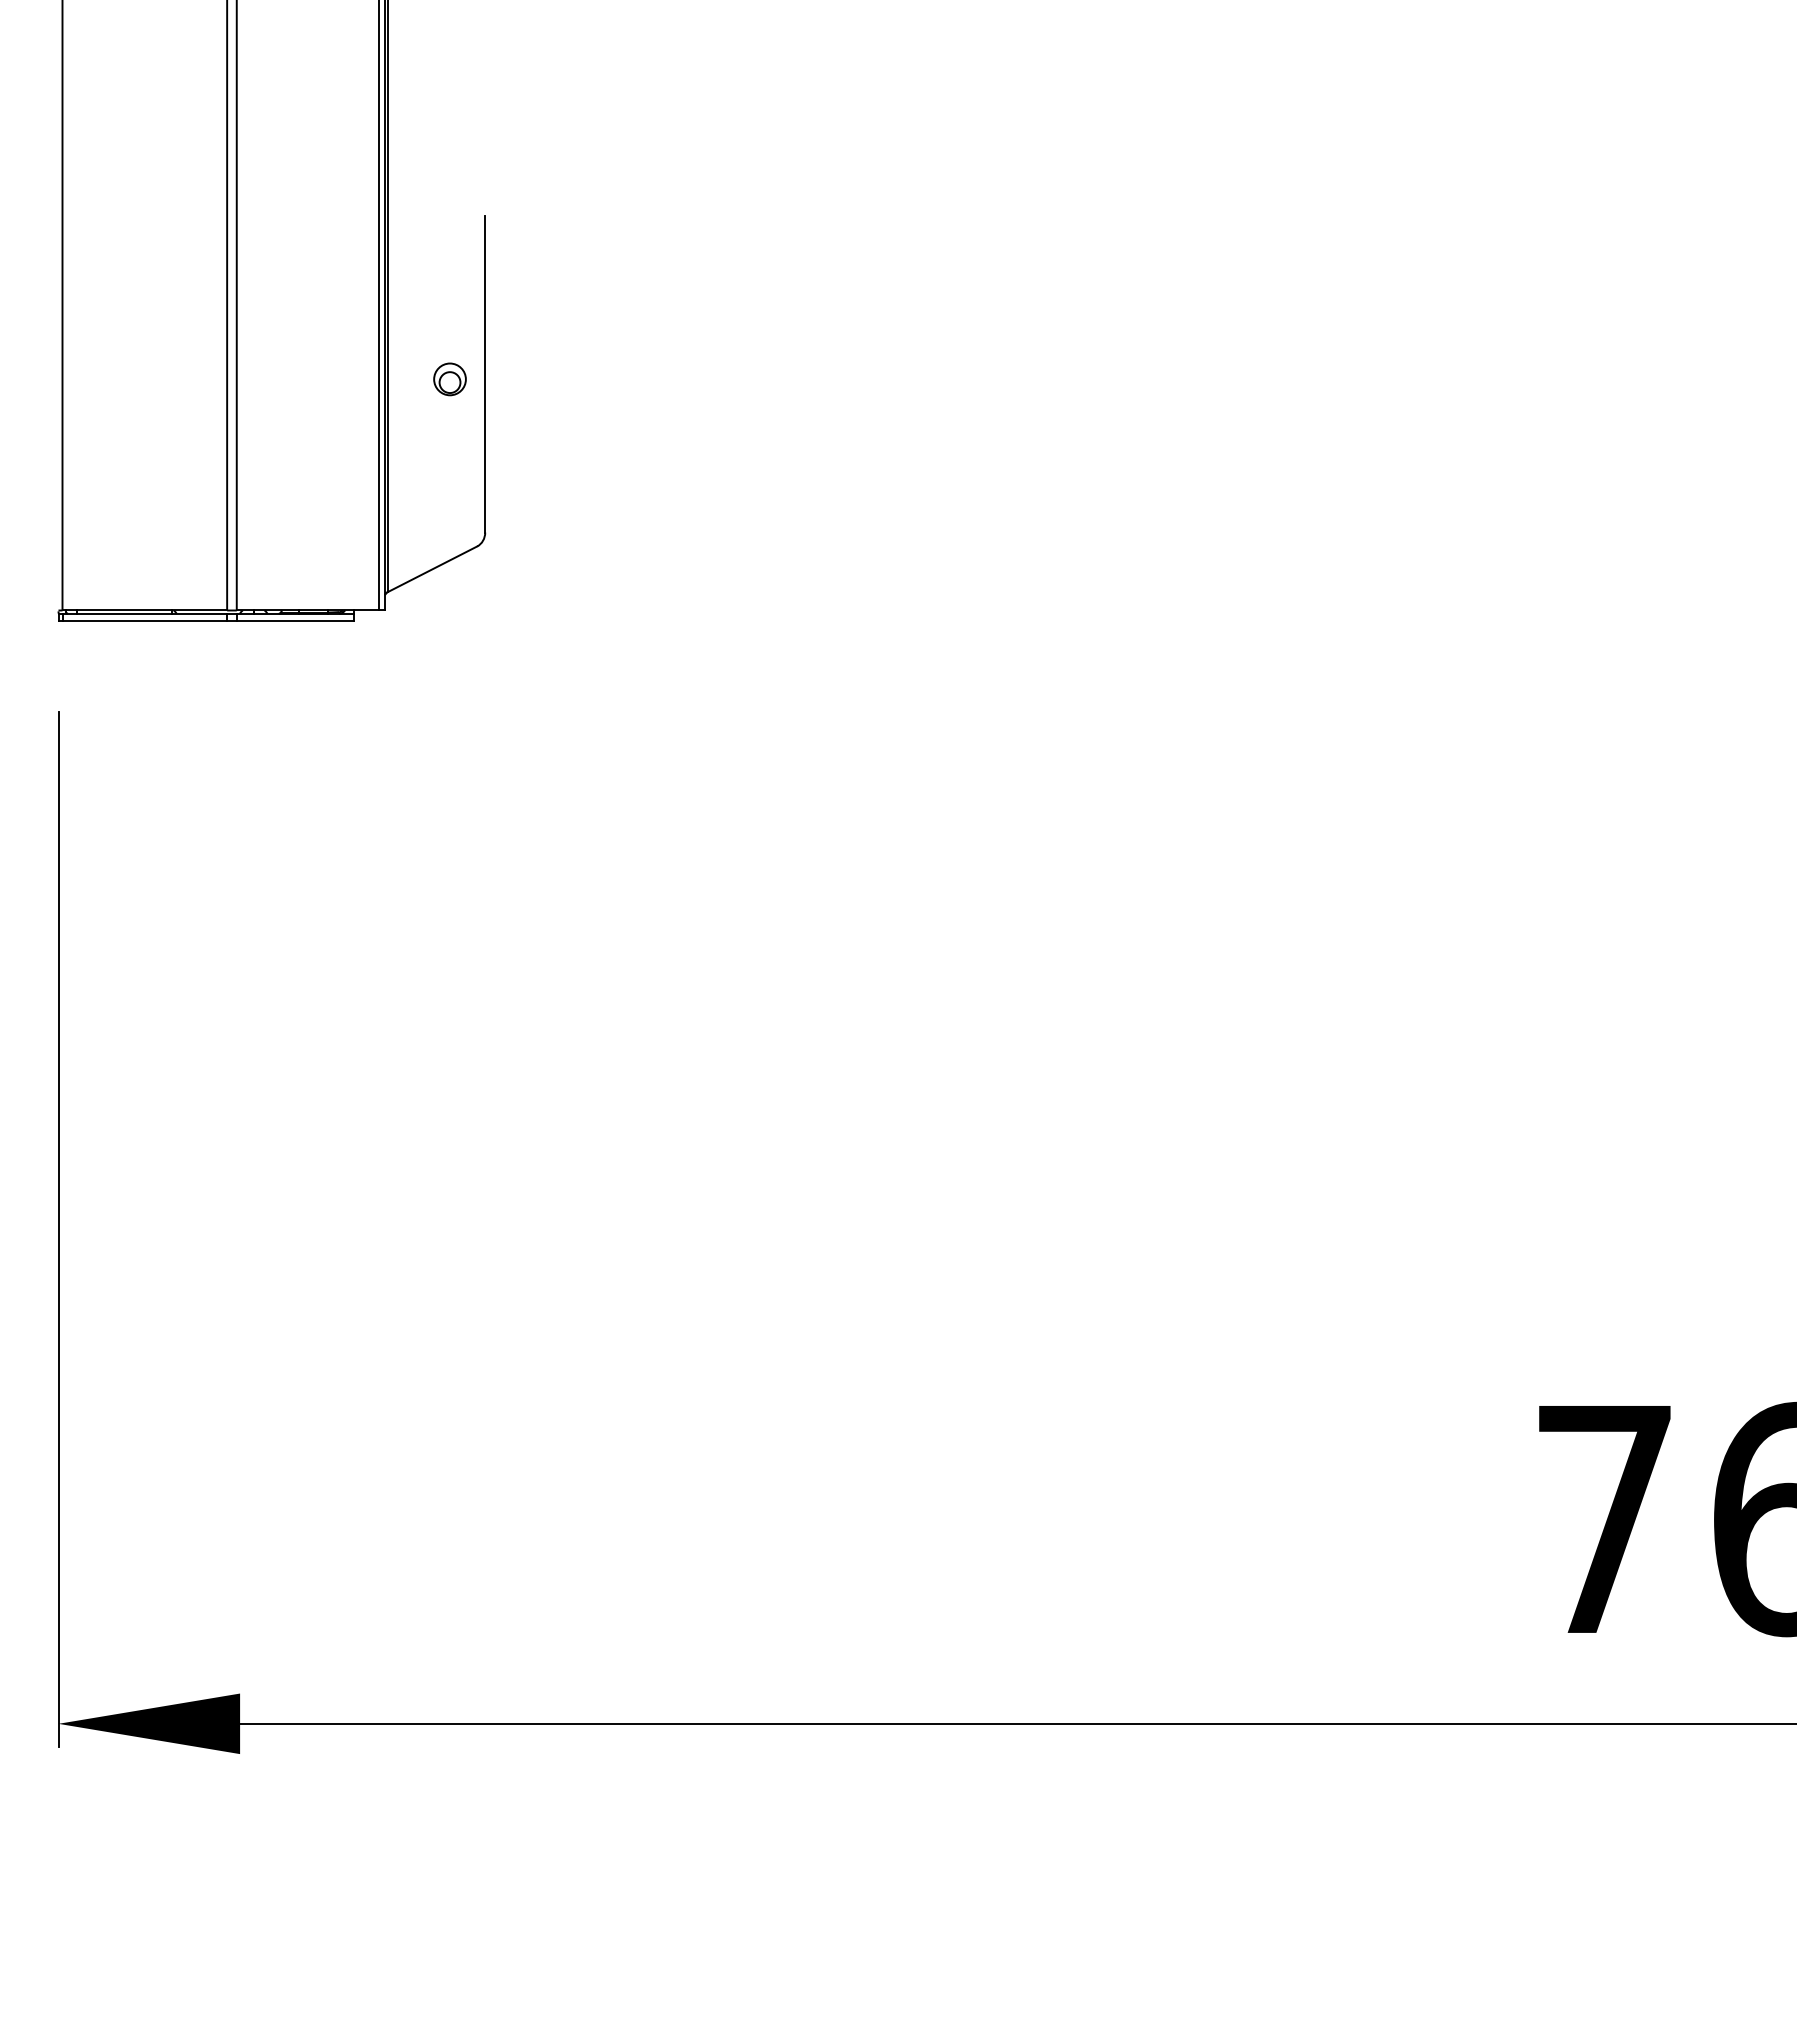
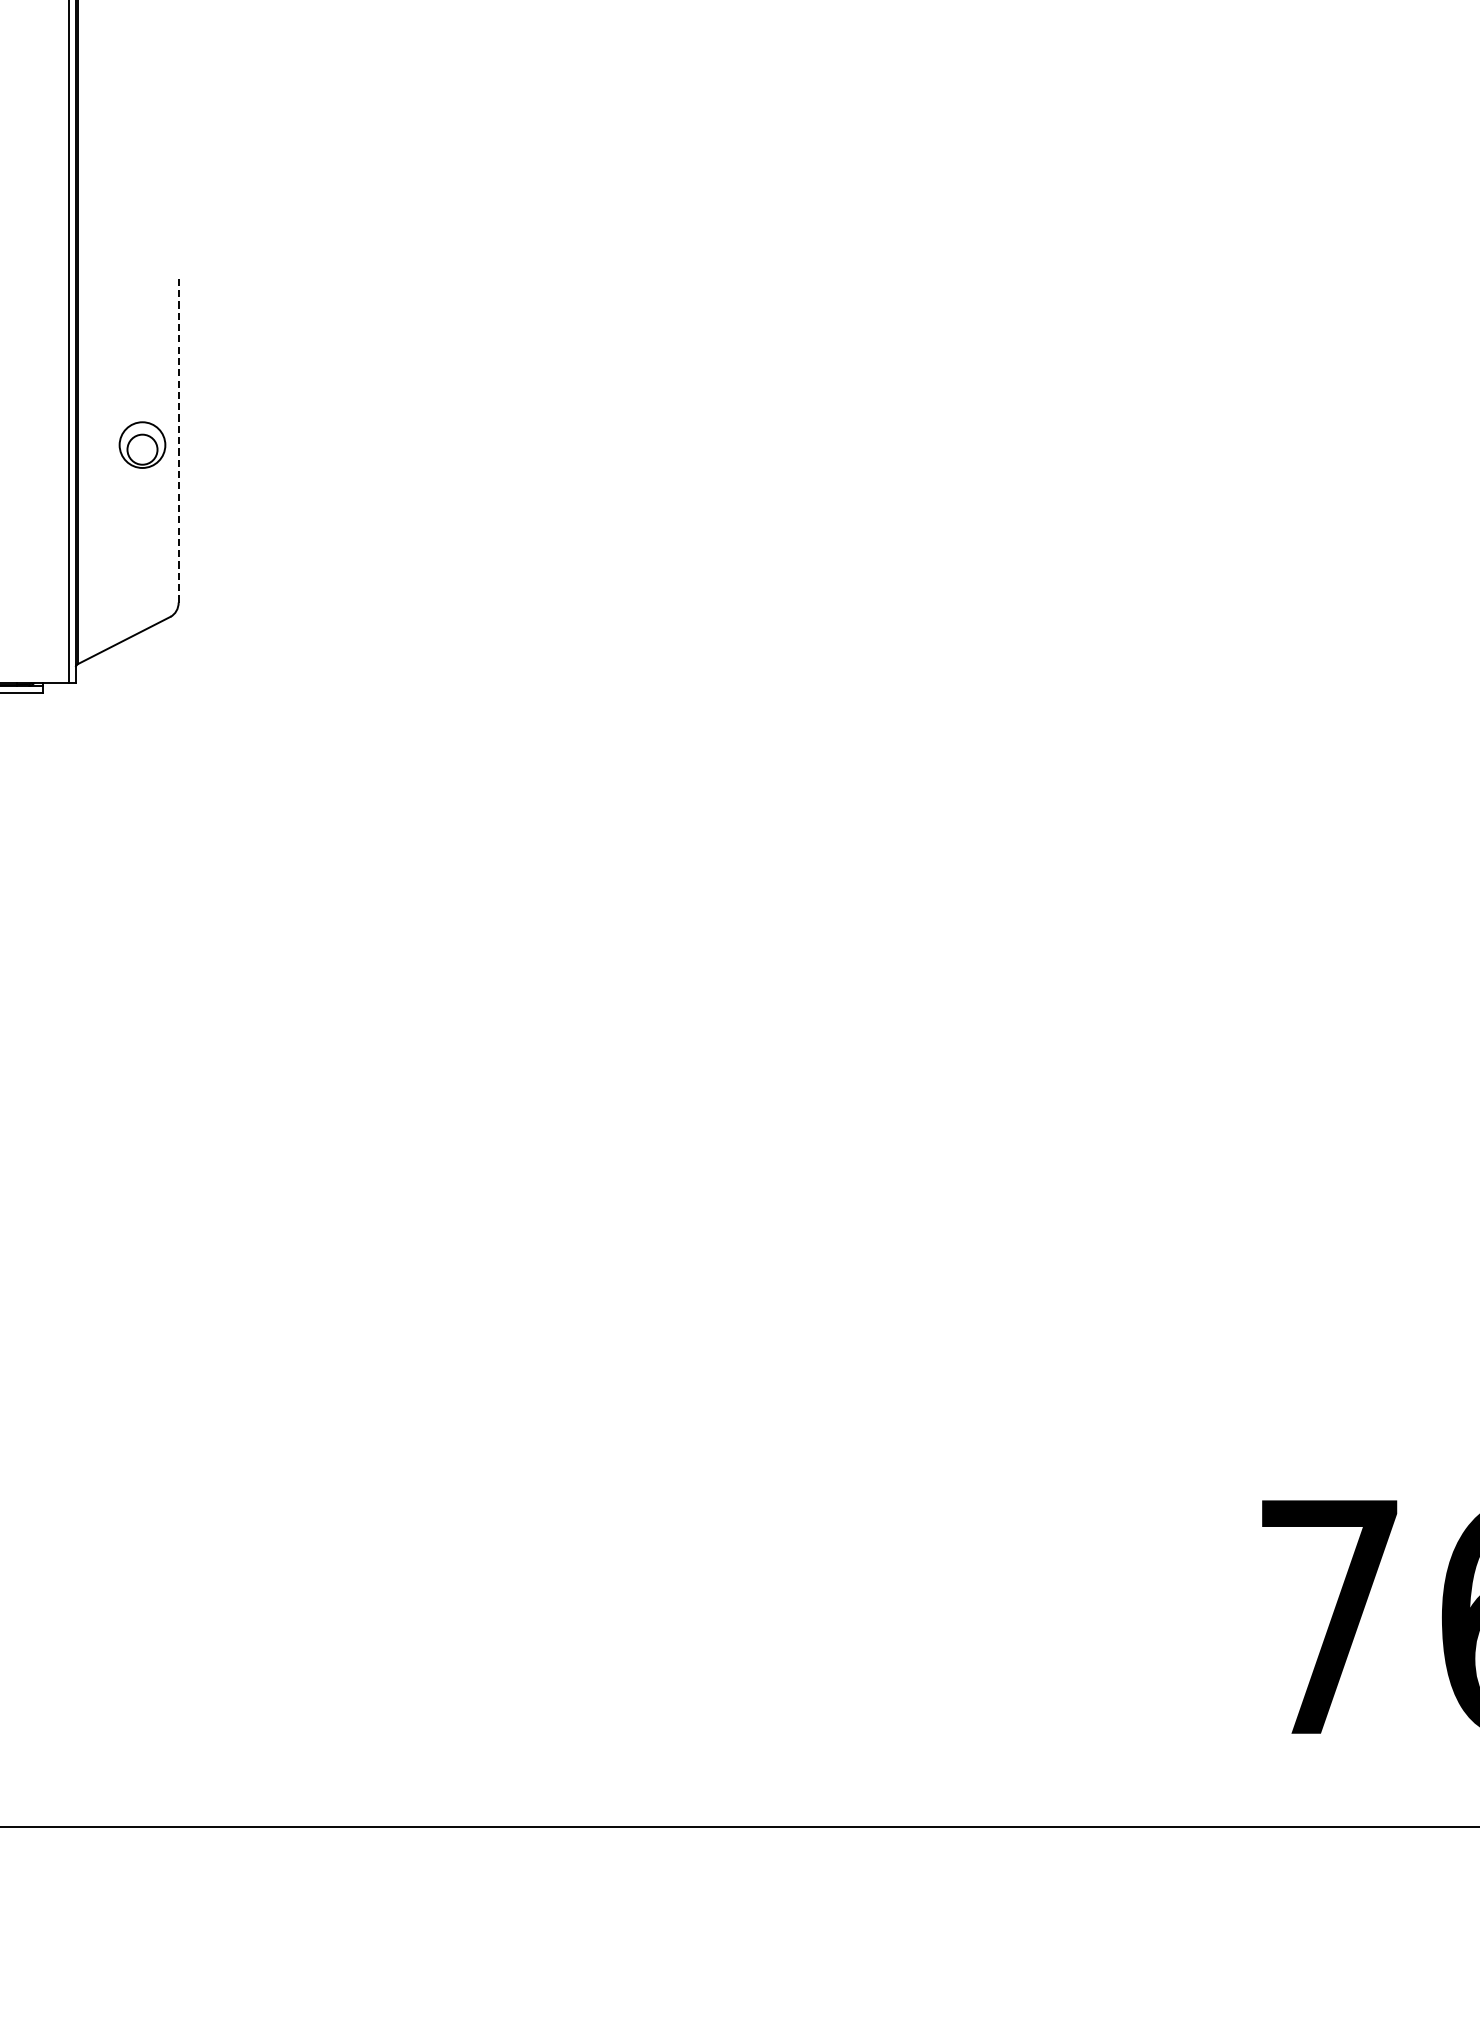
line: (485, 373) -> (178, 439), solid -> dashed
part: (449, 379) -> (141, 445), size x1.4

